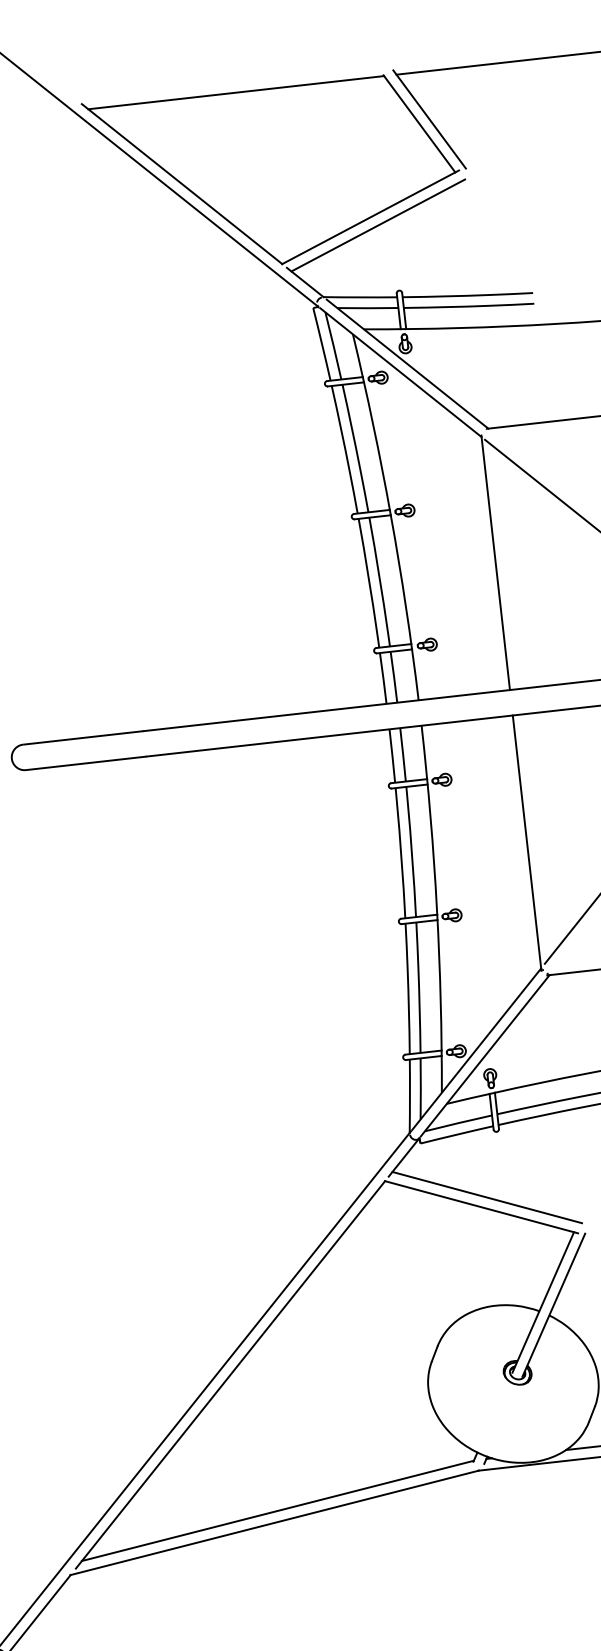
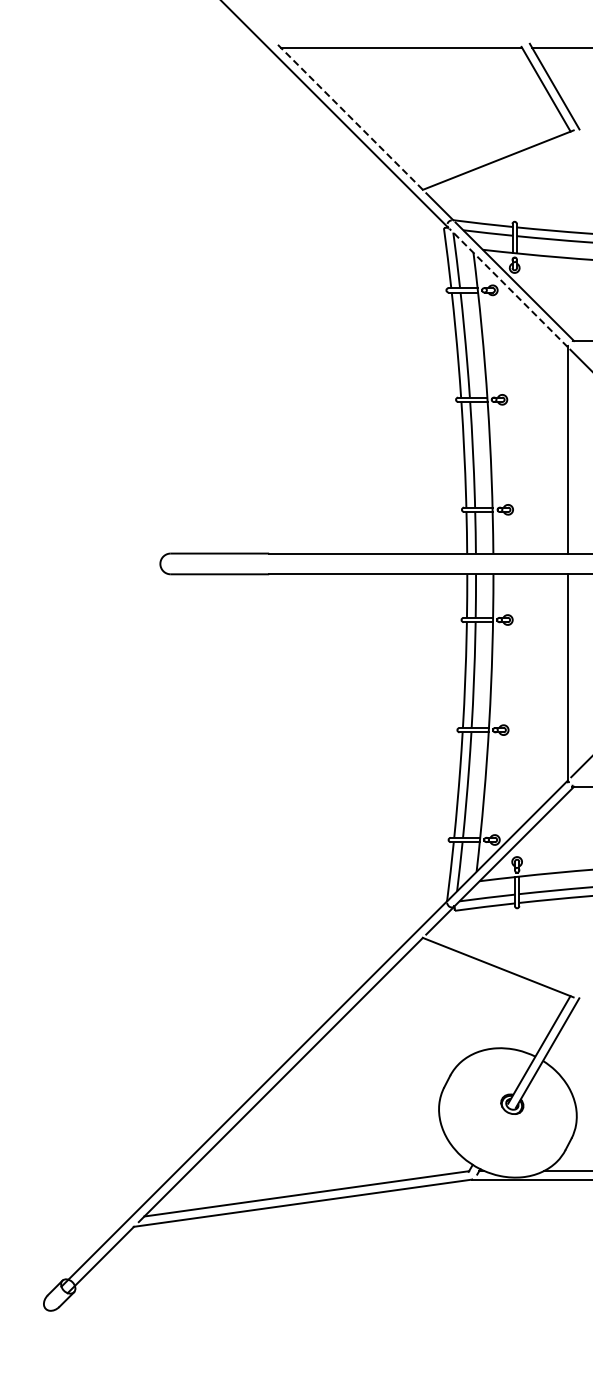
line: (182, 184) -> (349, 116), solid -> dashed
line: (377, 225) -> (503, 167), removed
line: (400, 373) -> (508, 288), solid -> dashed
line: (487, 1197) -> (503, 960), removed

